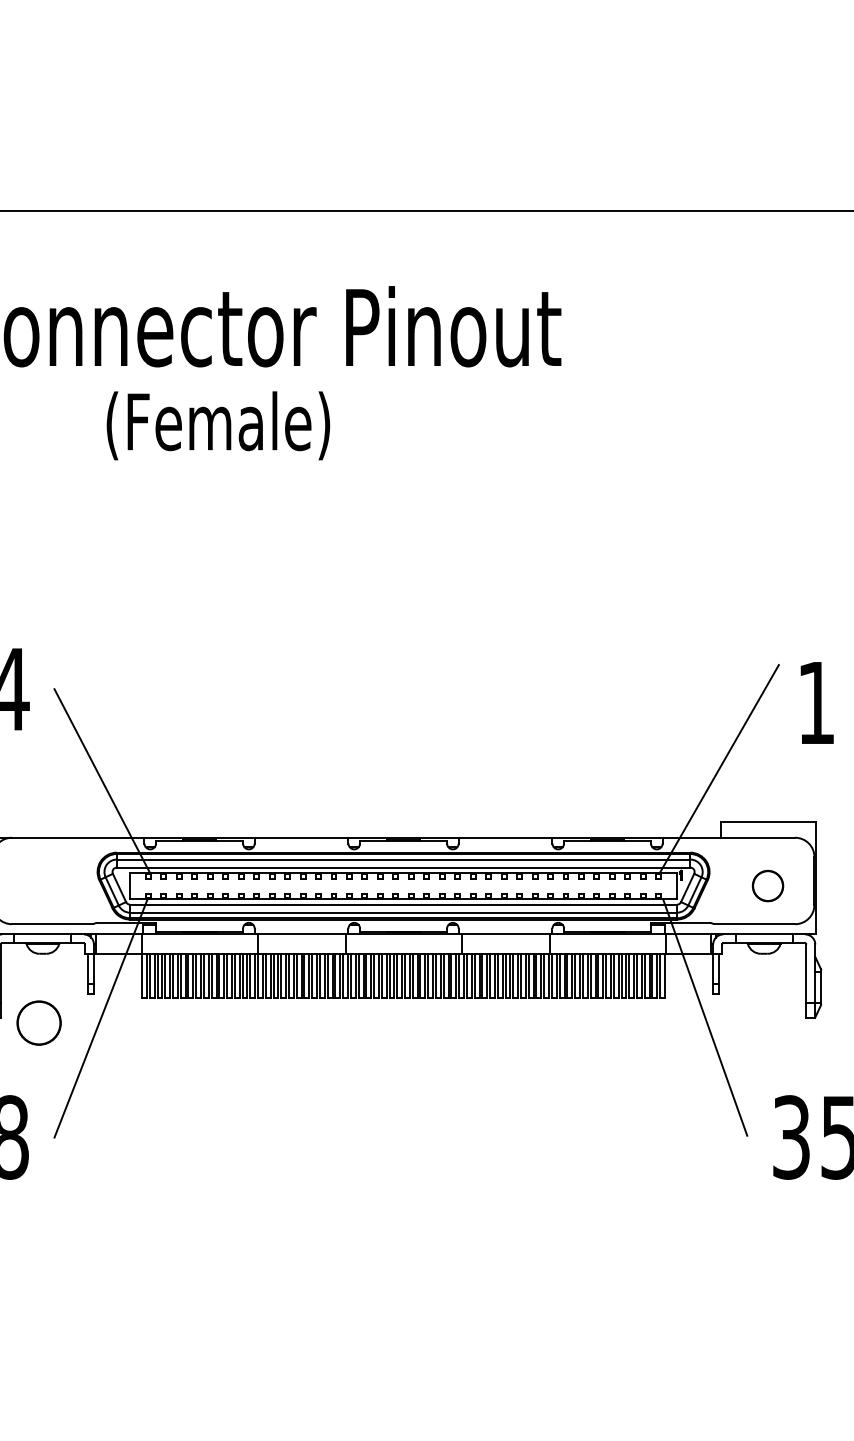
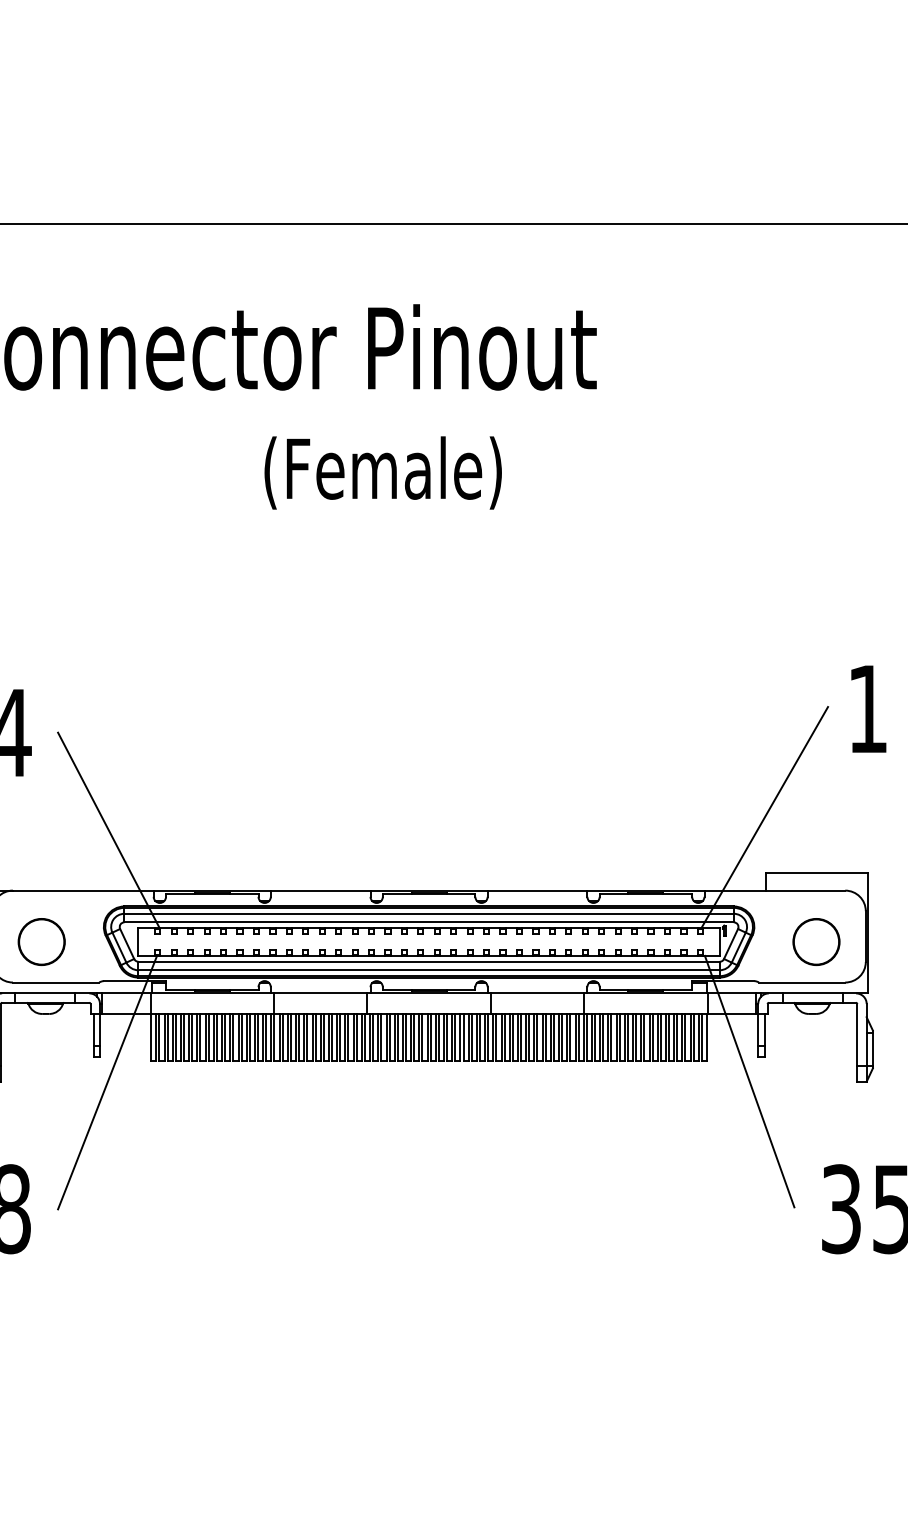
text: (218, 425) -> (383, 472), moved
text: (816, 702) -> (867, 708), moved
circle: (767, 885) -> (815, 941), size x1.43
circle: (38, 1022) -> (41, 941), moved

